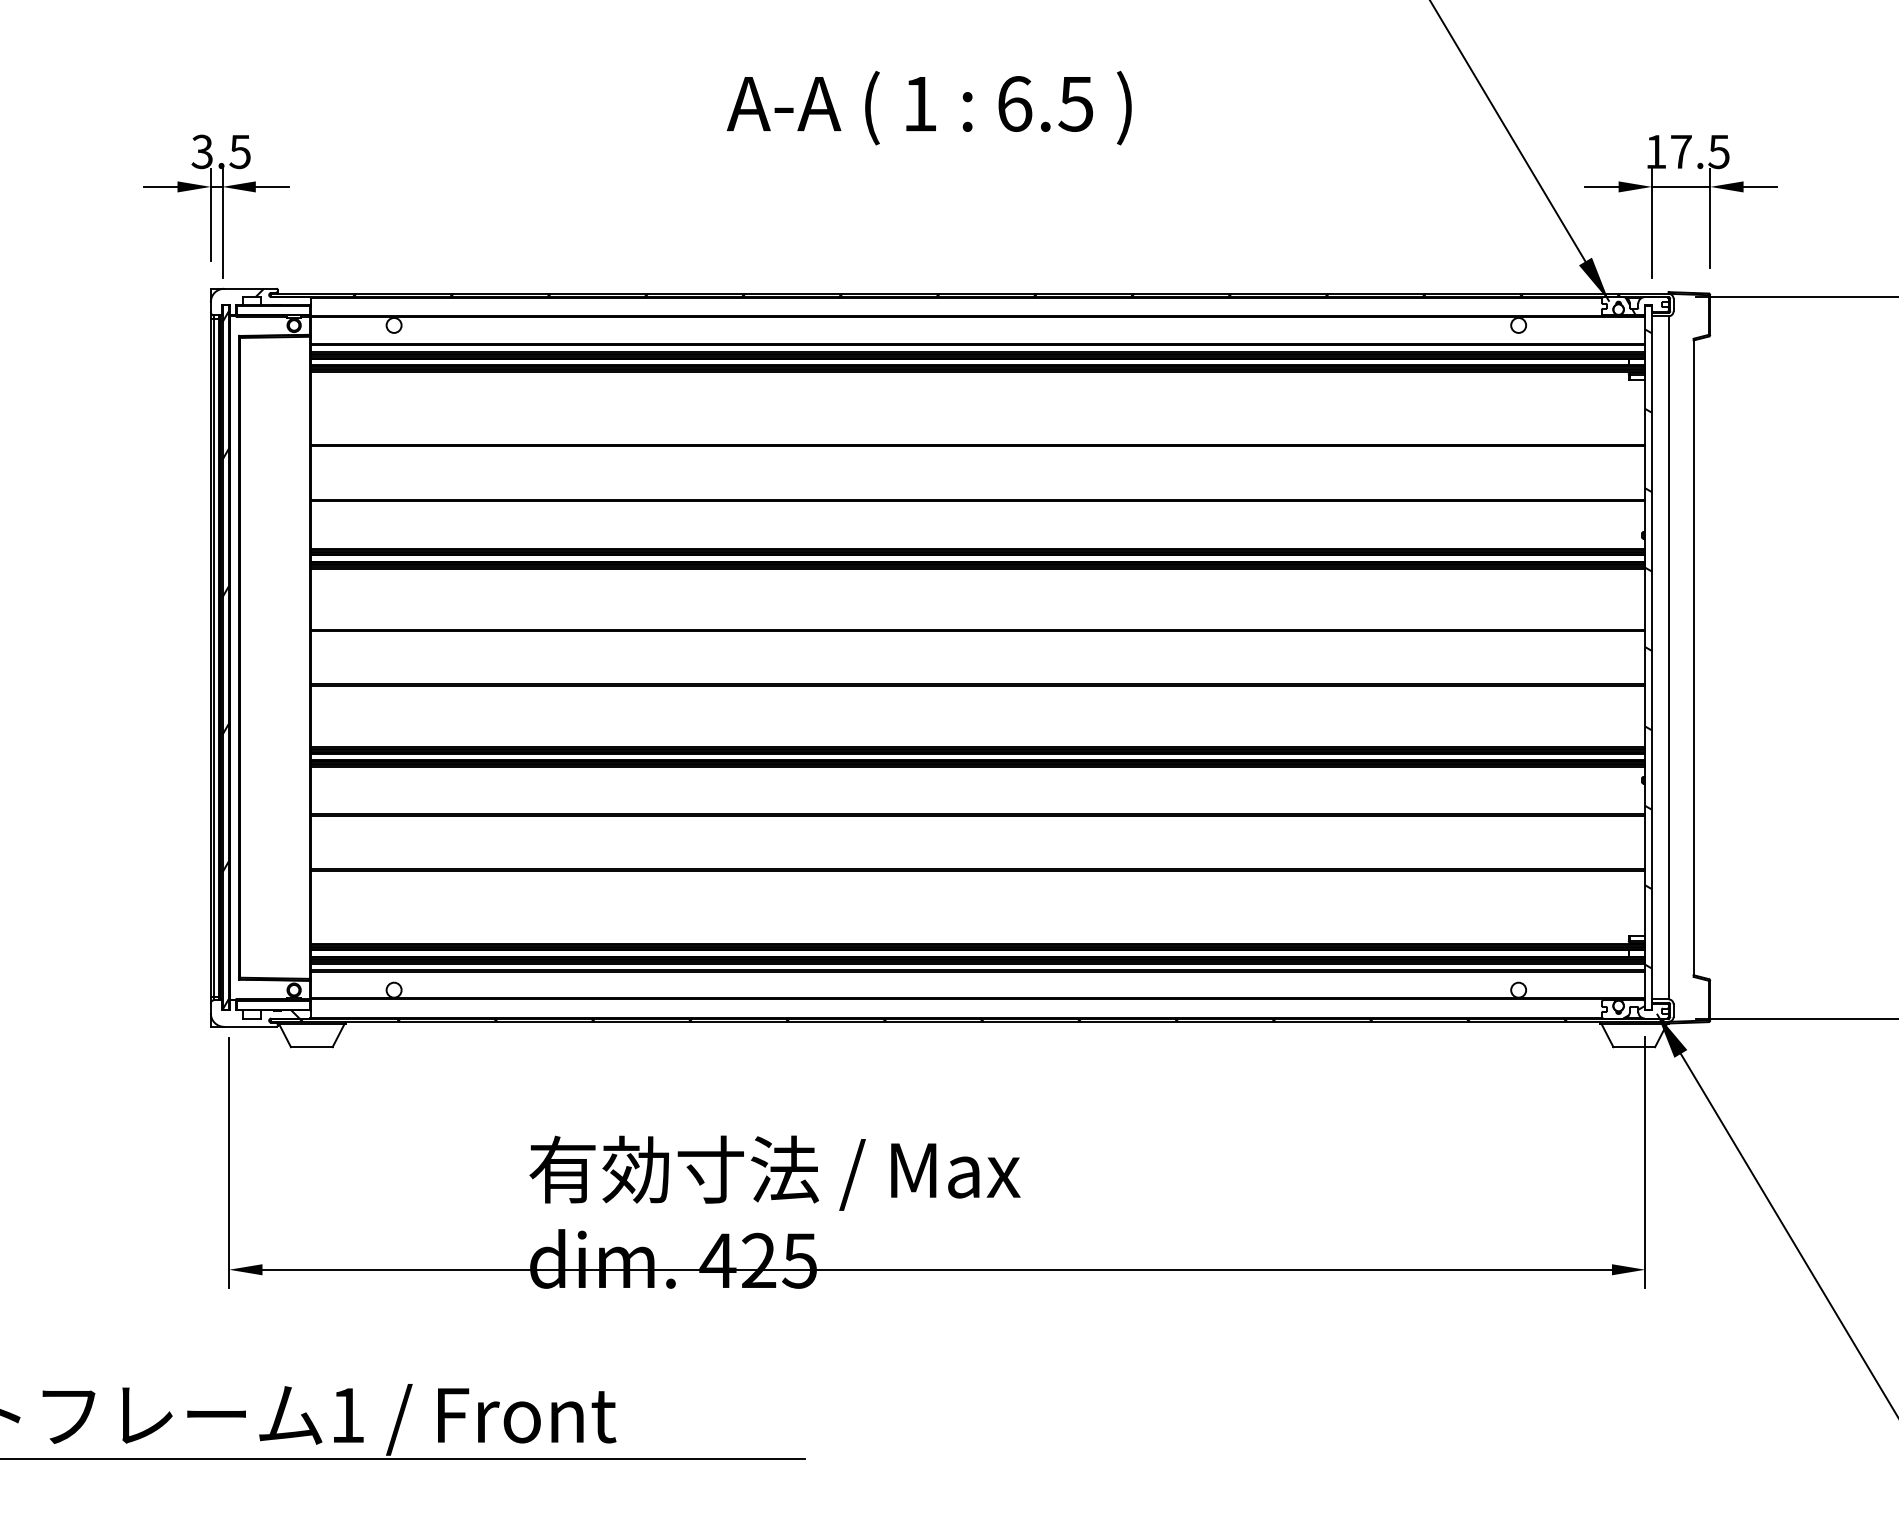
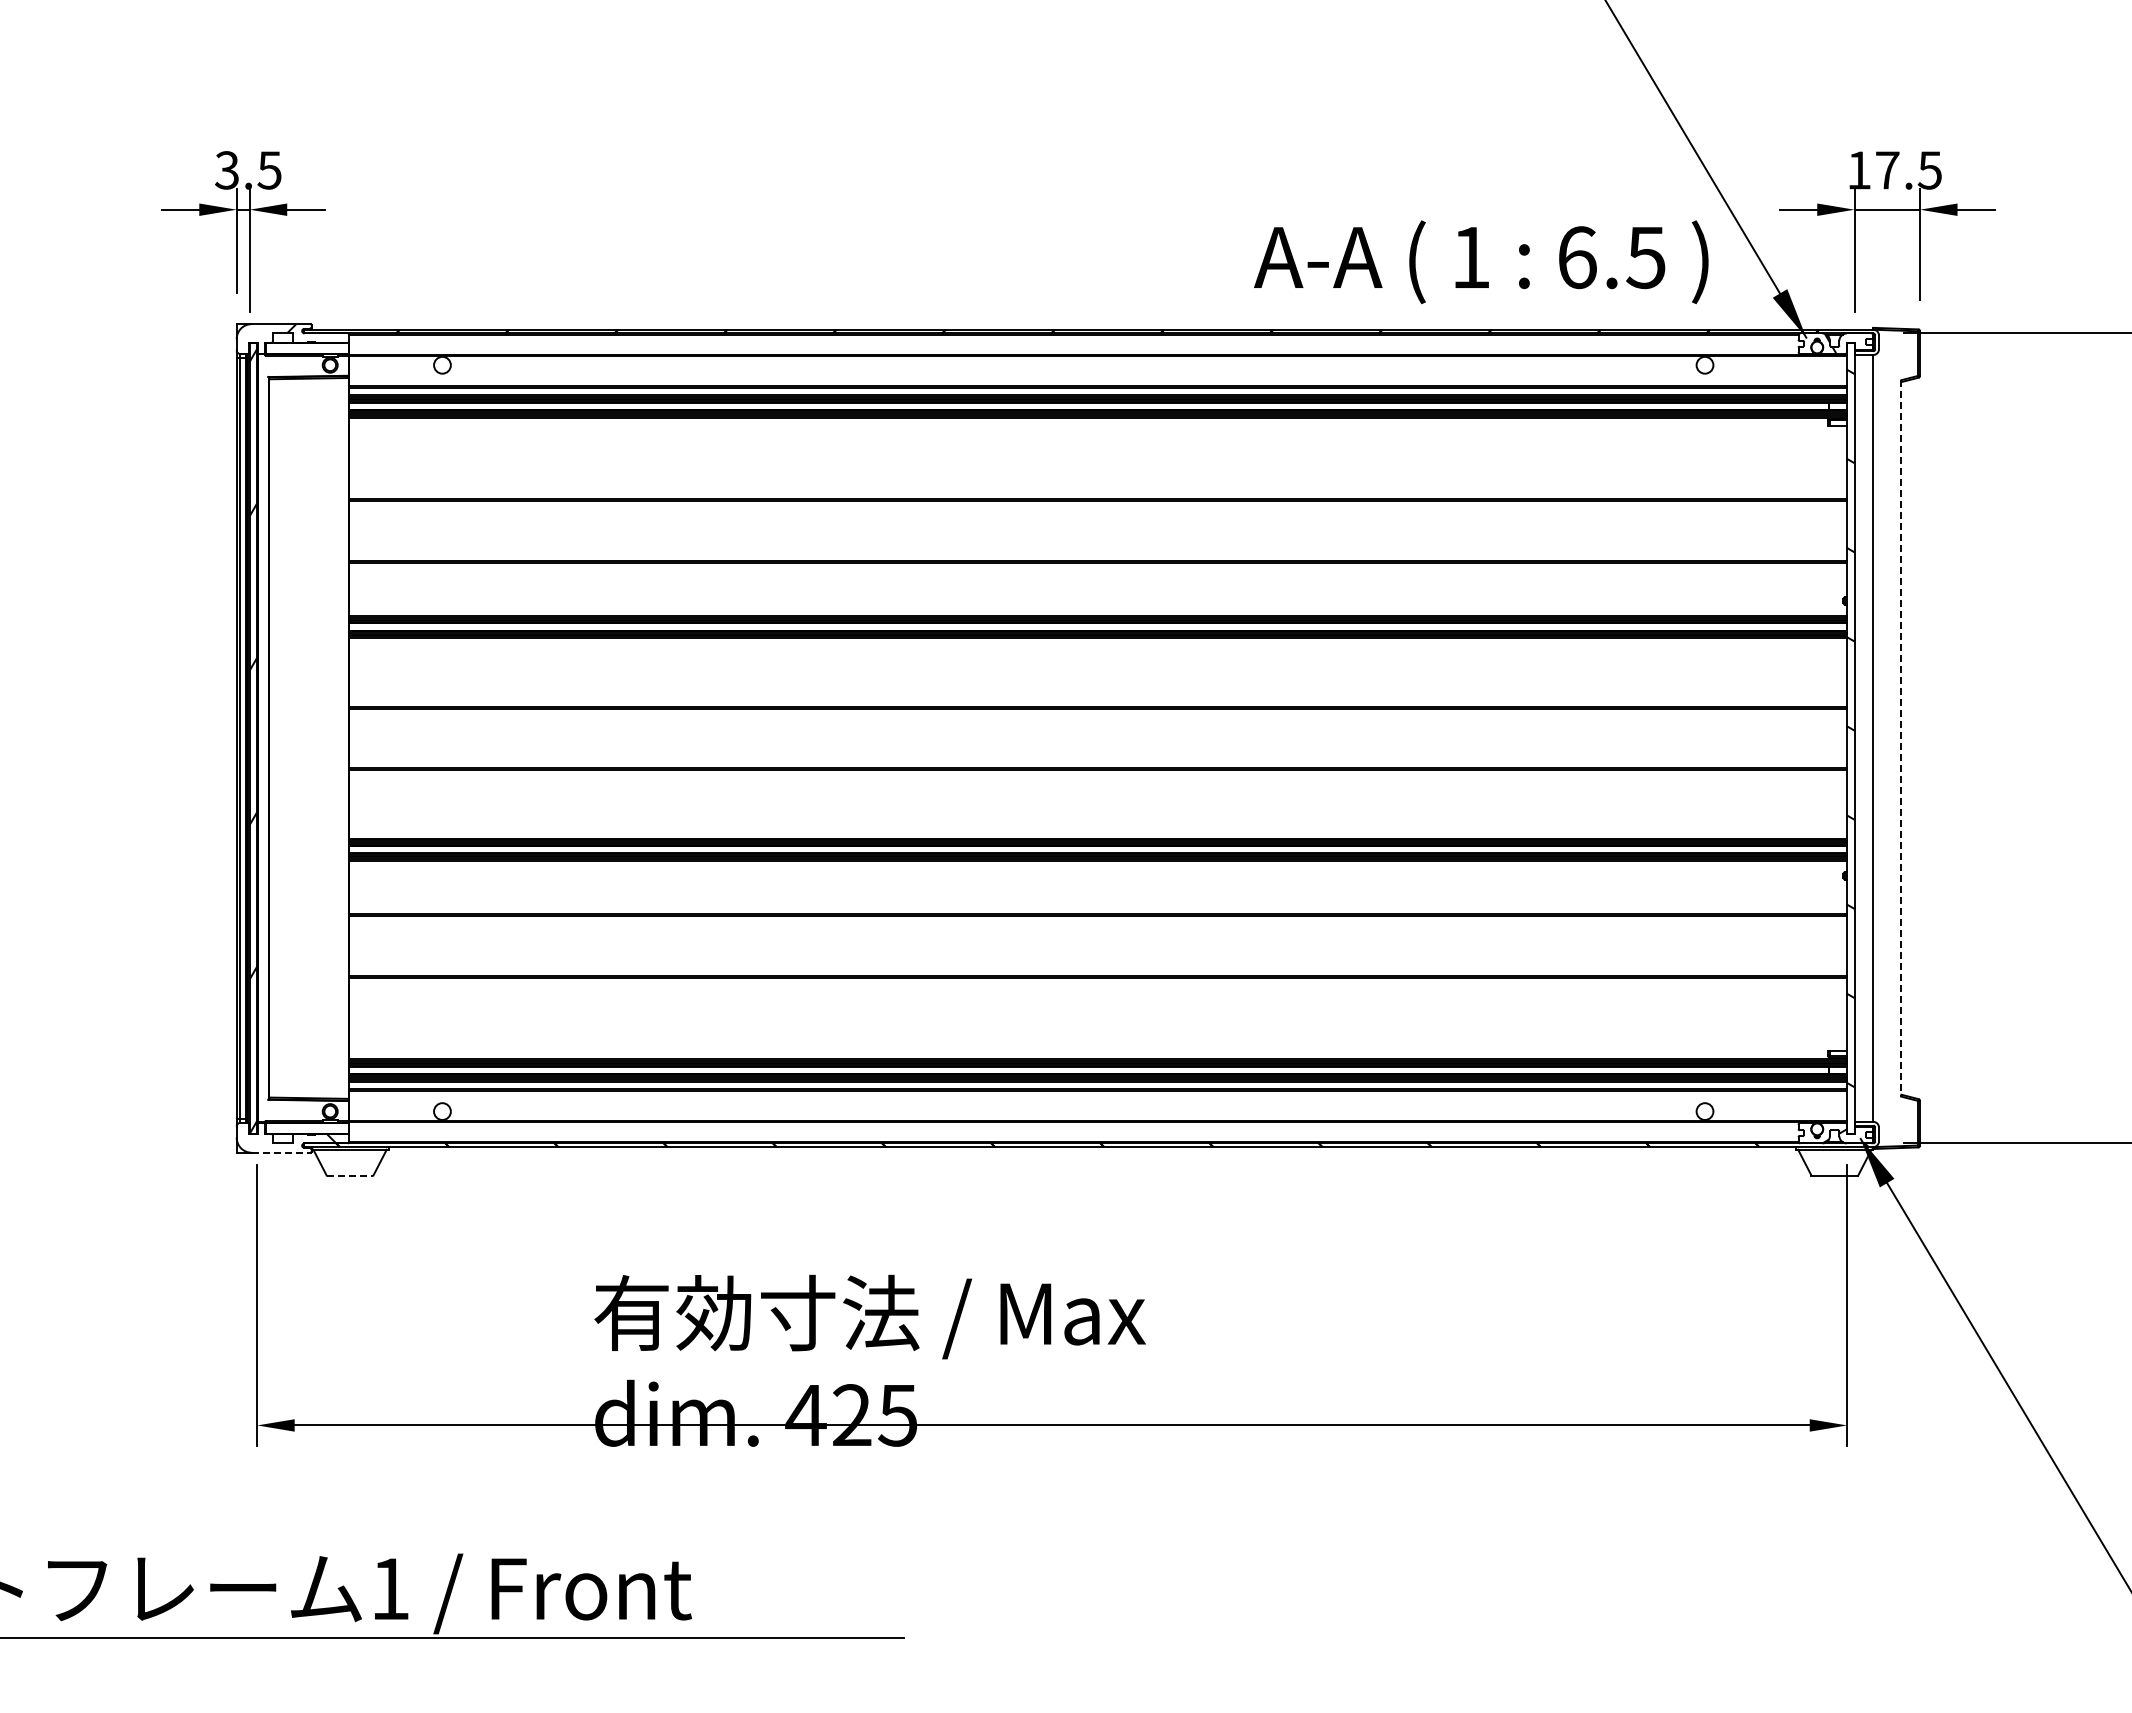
text: (929, 108) -> (1481, 262), moved
line: (1693, 657) -> (1901, 738), solid -> dashed
line: (250, 1026) -> (281, 1152), solid -> dashed
line: (312, 1047) -> (350, 1175), solid -> dashed

